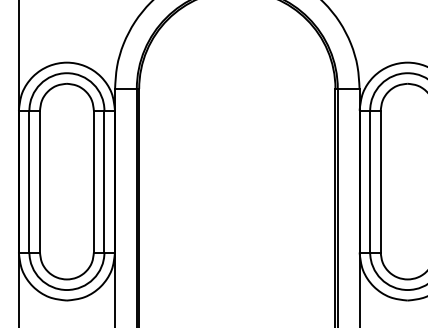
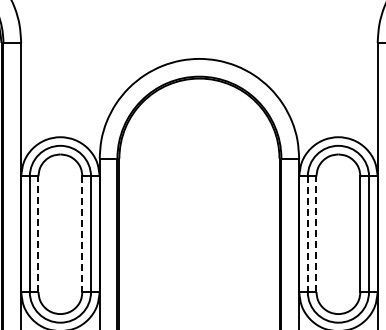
line: (40, 181) -> (38, 234), solid -> dashed
line: (93, 181) -> (82, 234), solid -> dashed
line: (369, 181) -> (307, 234), solid -> dashed
line: (380, 181) -> (316, 234), solid -> dashed

